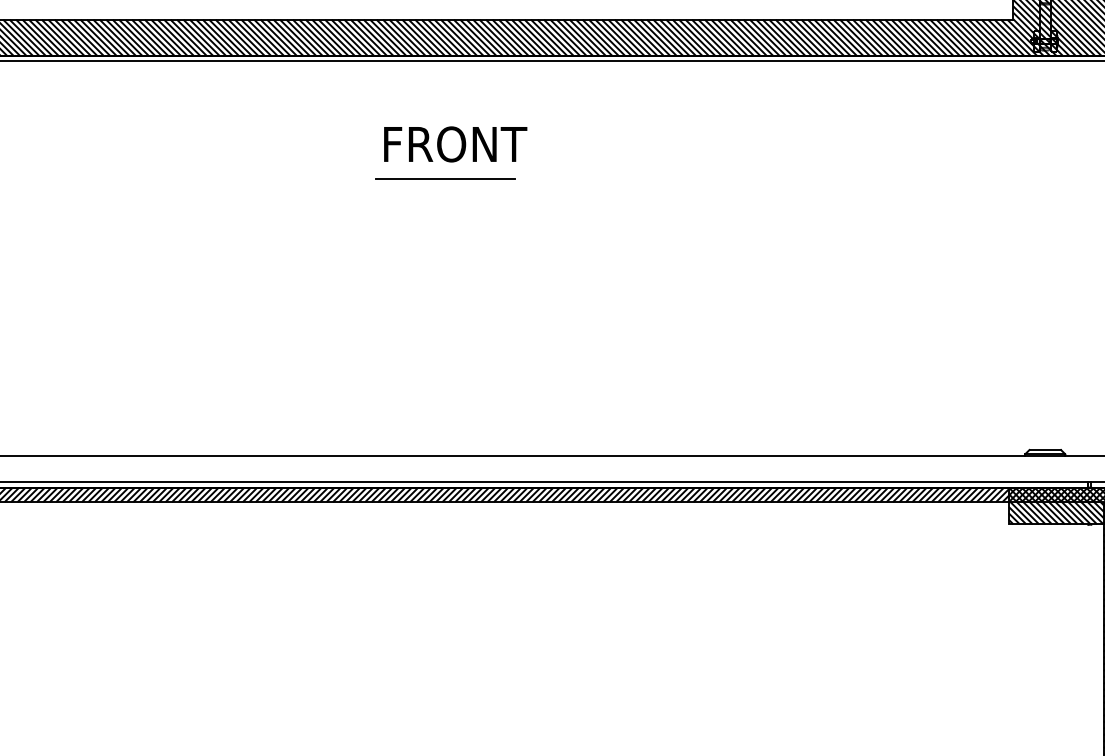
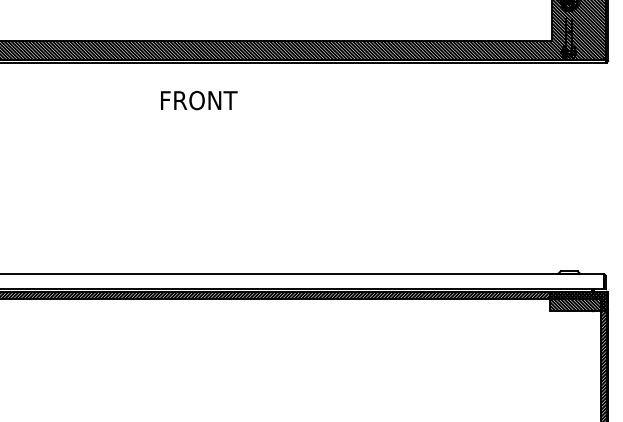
text: (456, 144) -> (199, 100), moved
line: (444, 179) -> (247, 126), removed

